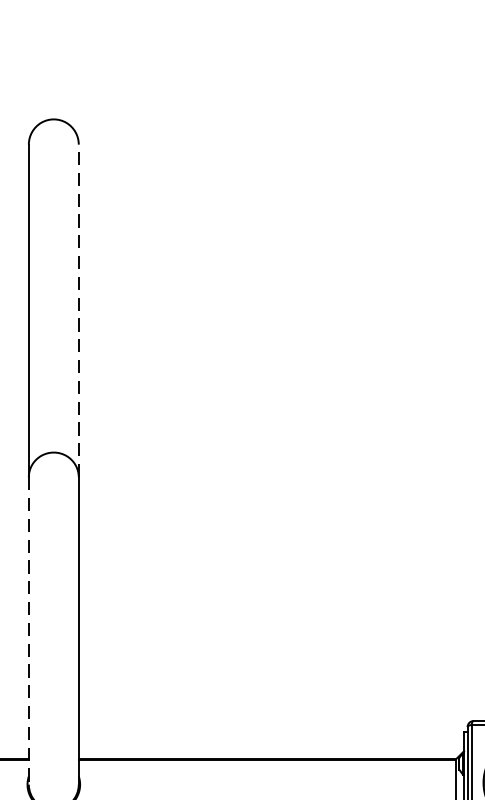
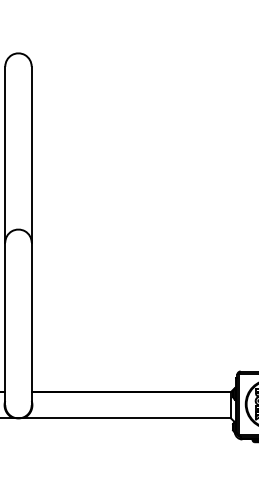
line: (78, 310) -> (31, 154), dashed -> solid
line: (29, 632) -> (5, 324), dashed -> solid

